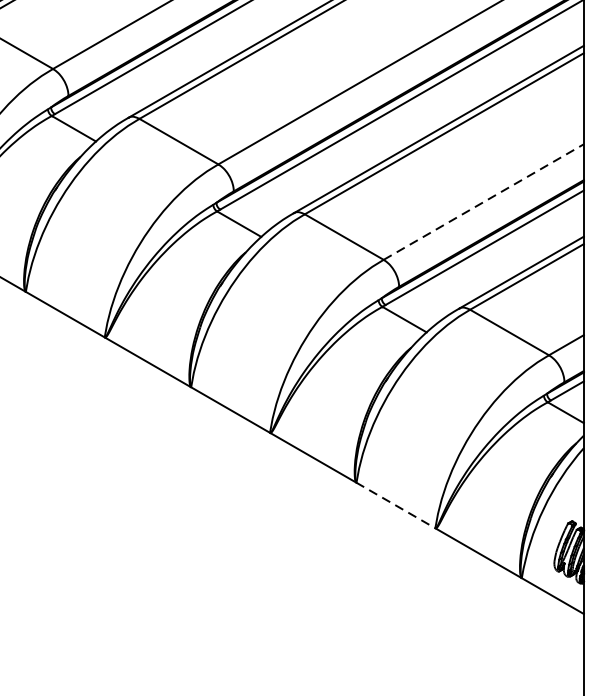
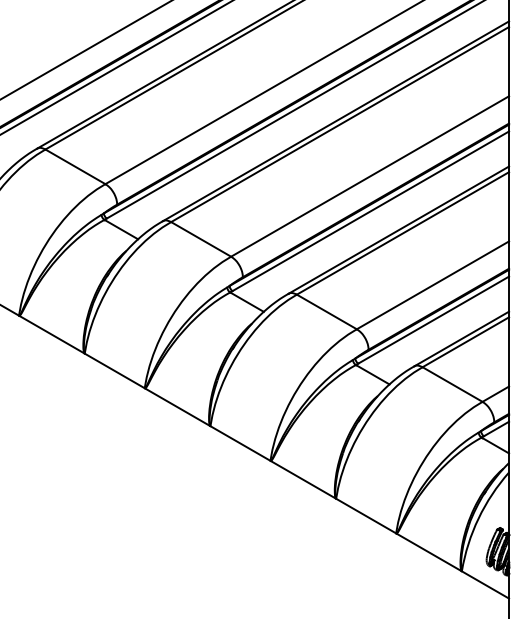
line: (483, 202) -> (432, 285), dashed -> solid
line: (396, 506) -> (366, 516), dashed -> solid

